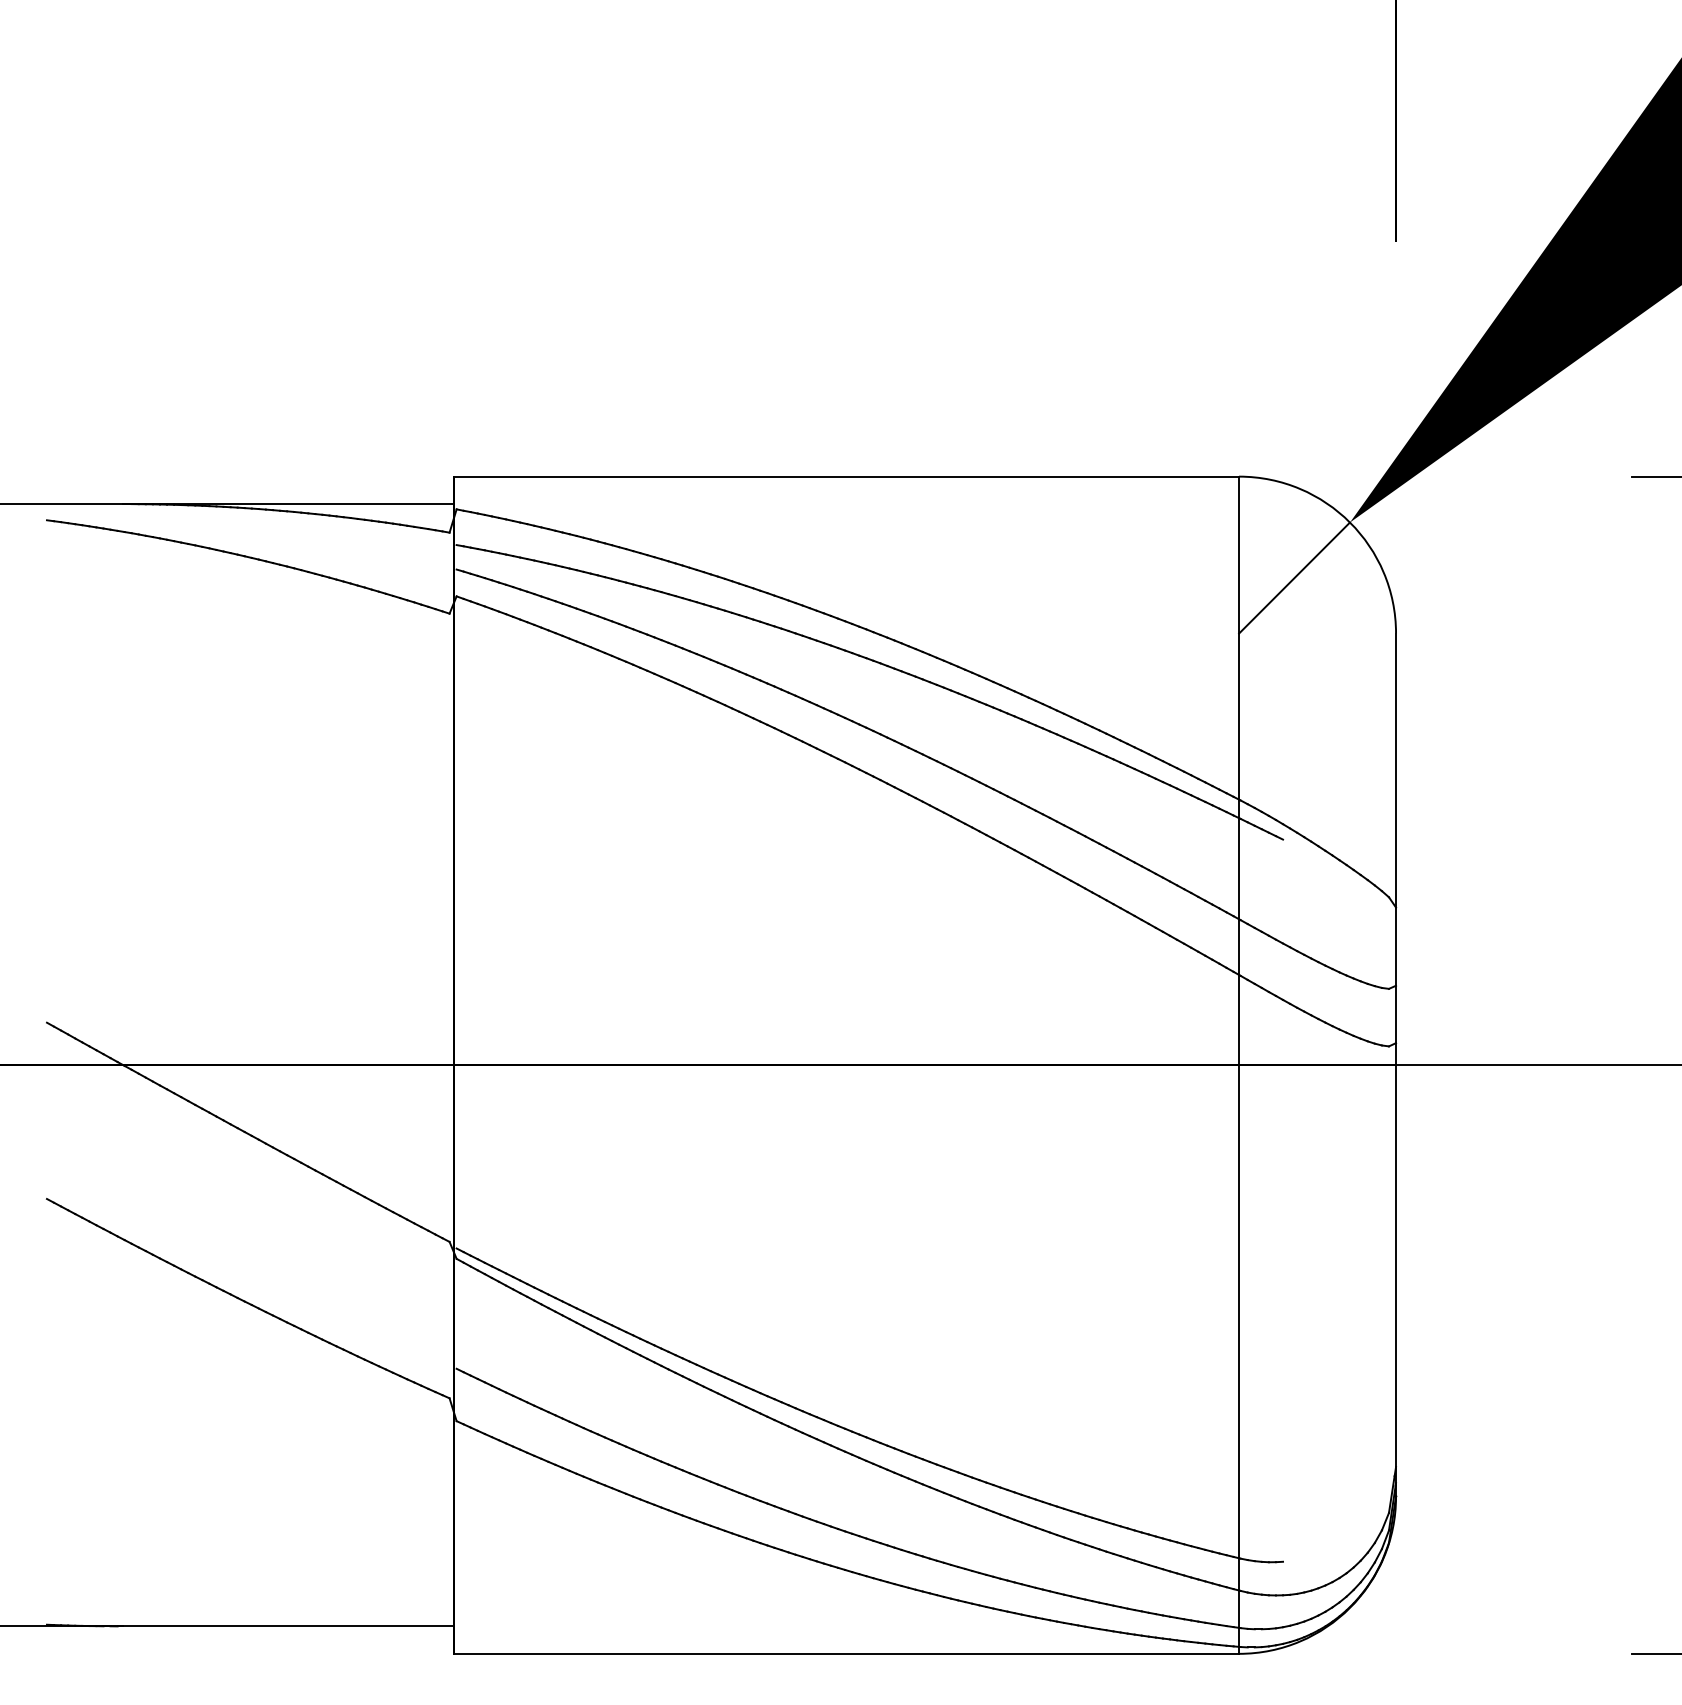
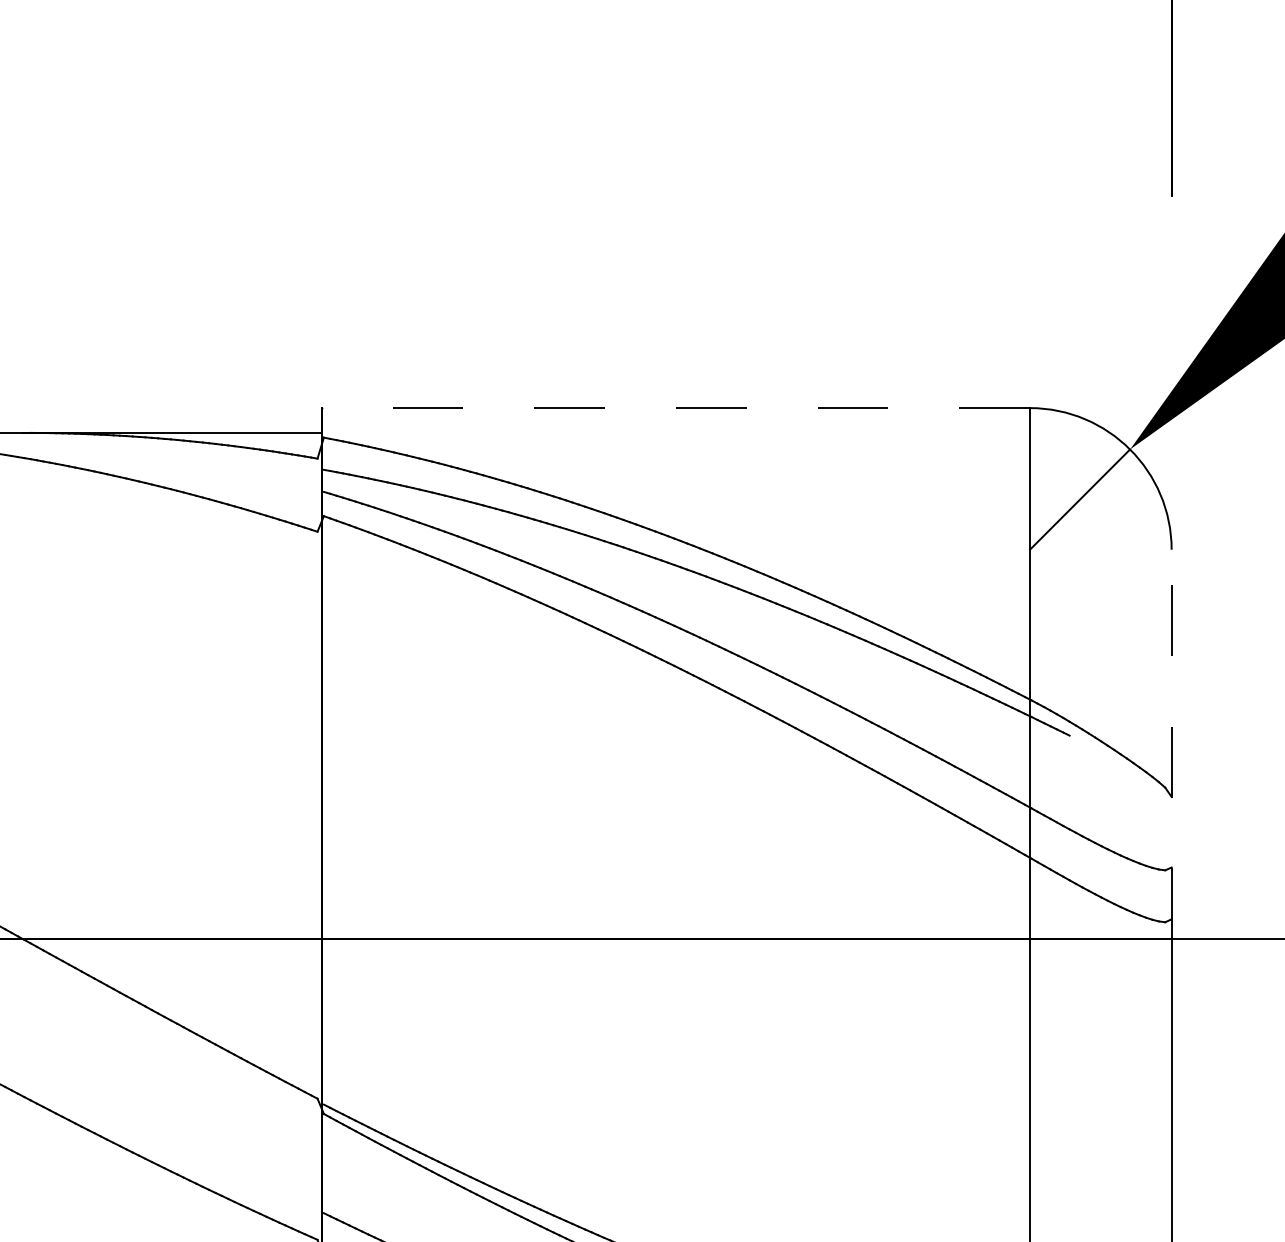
line: (846, 476) -> (675, 407), solid -> dashed
line: (1396, 849) -> (1172, 744), solid -> dashed

